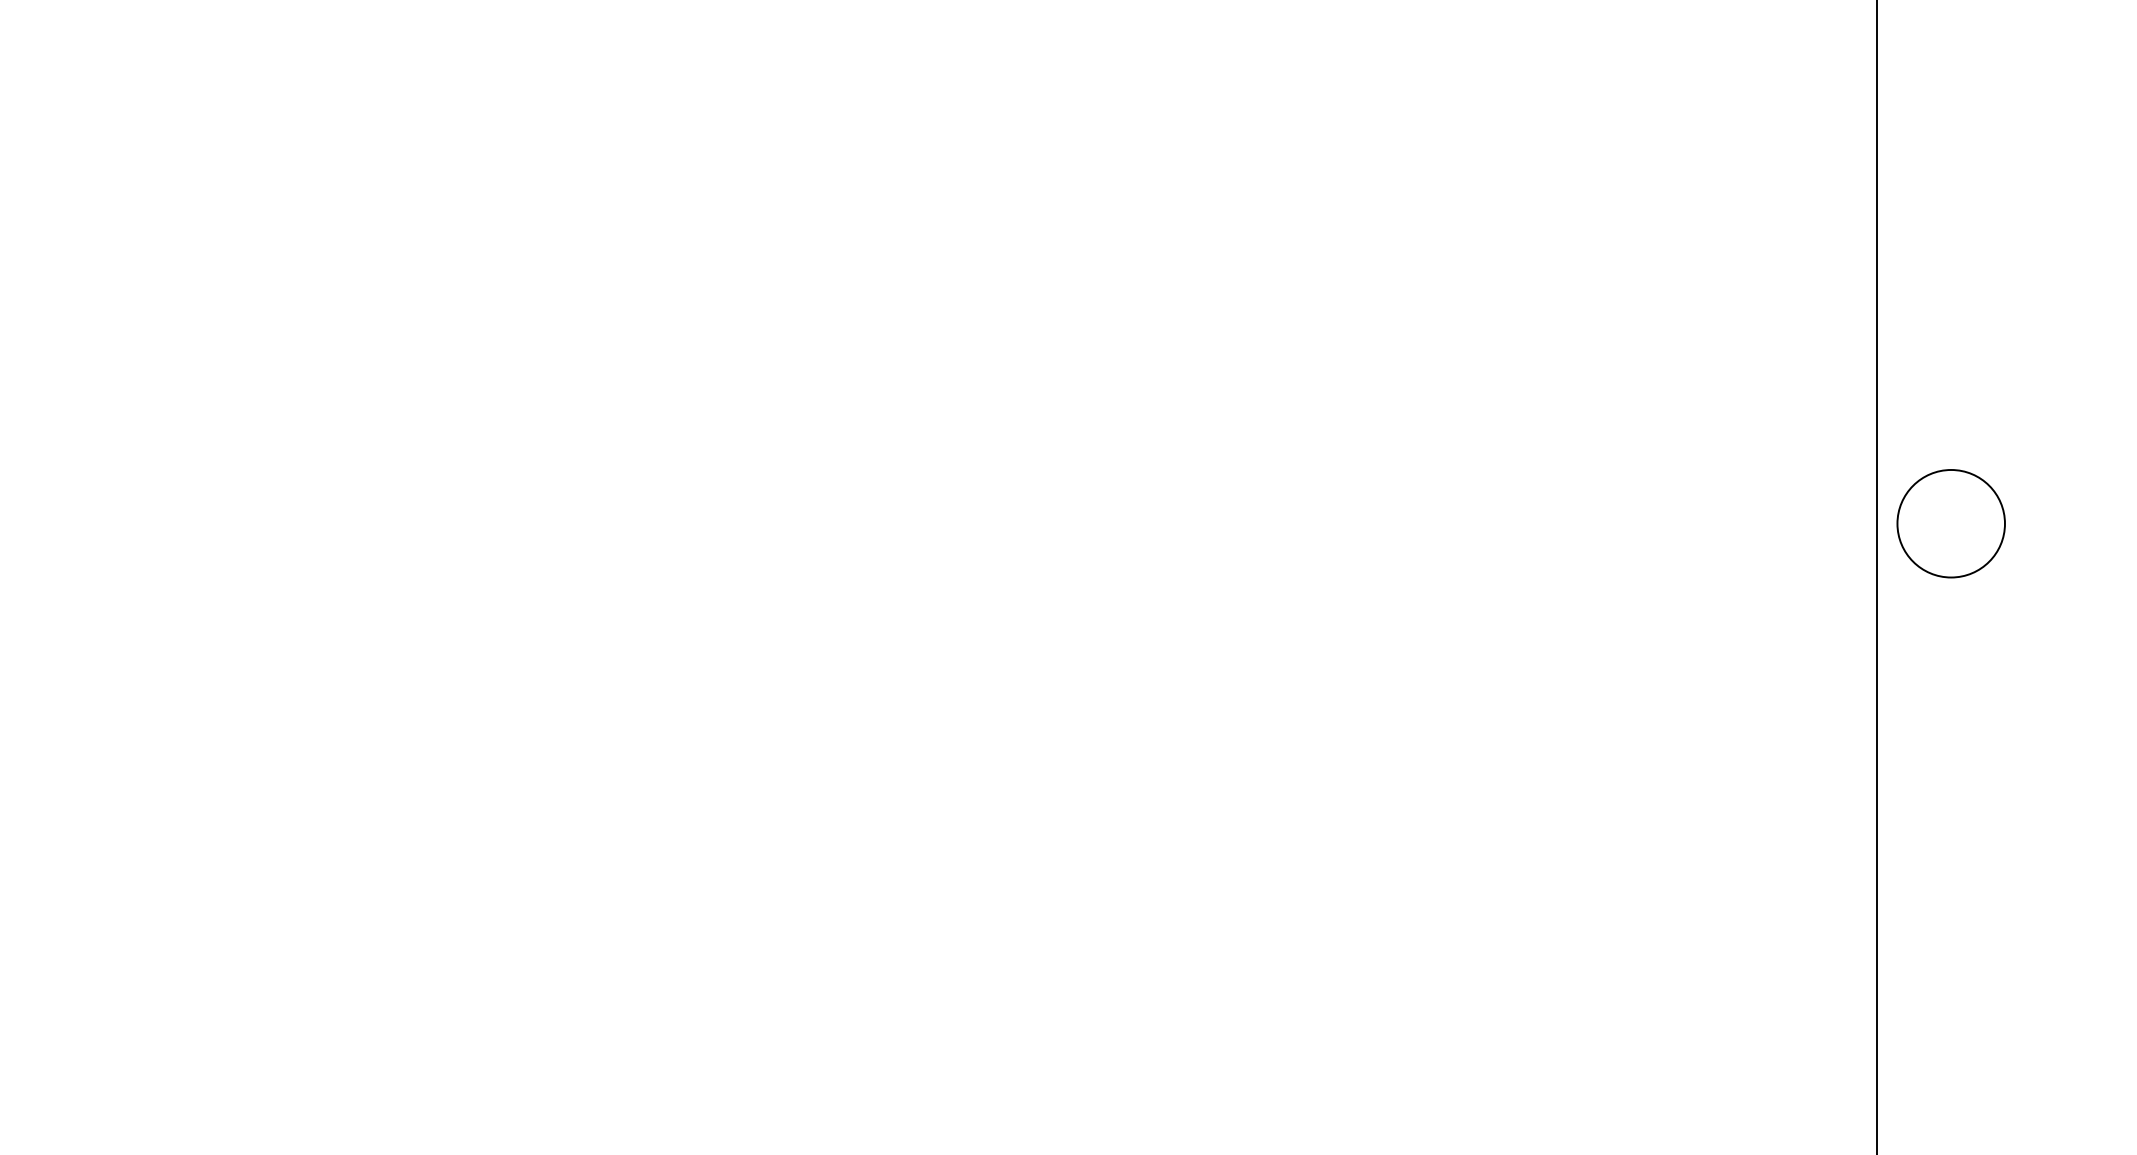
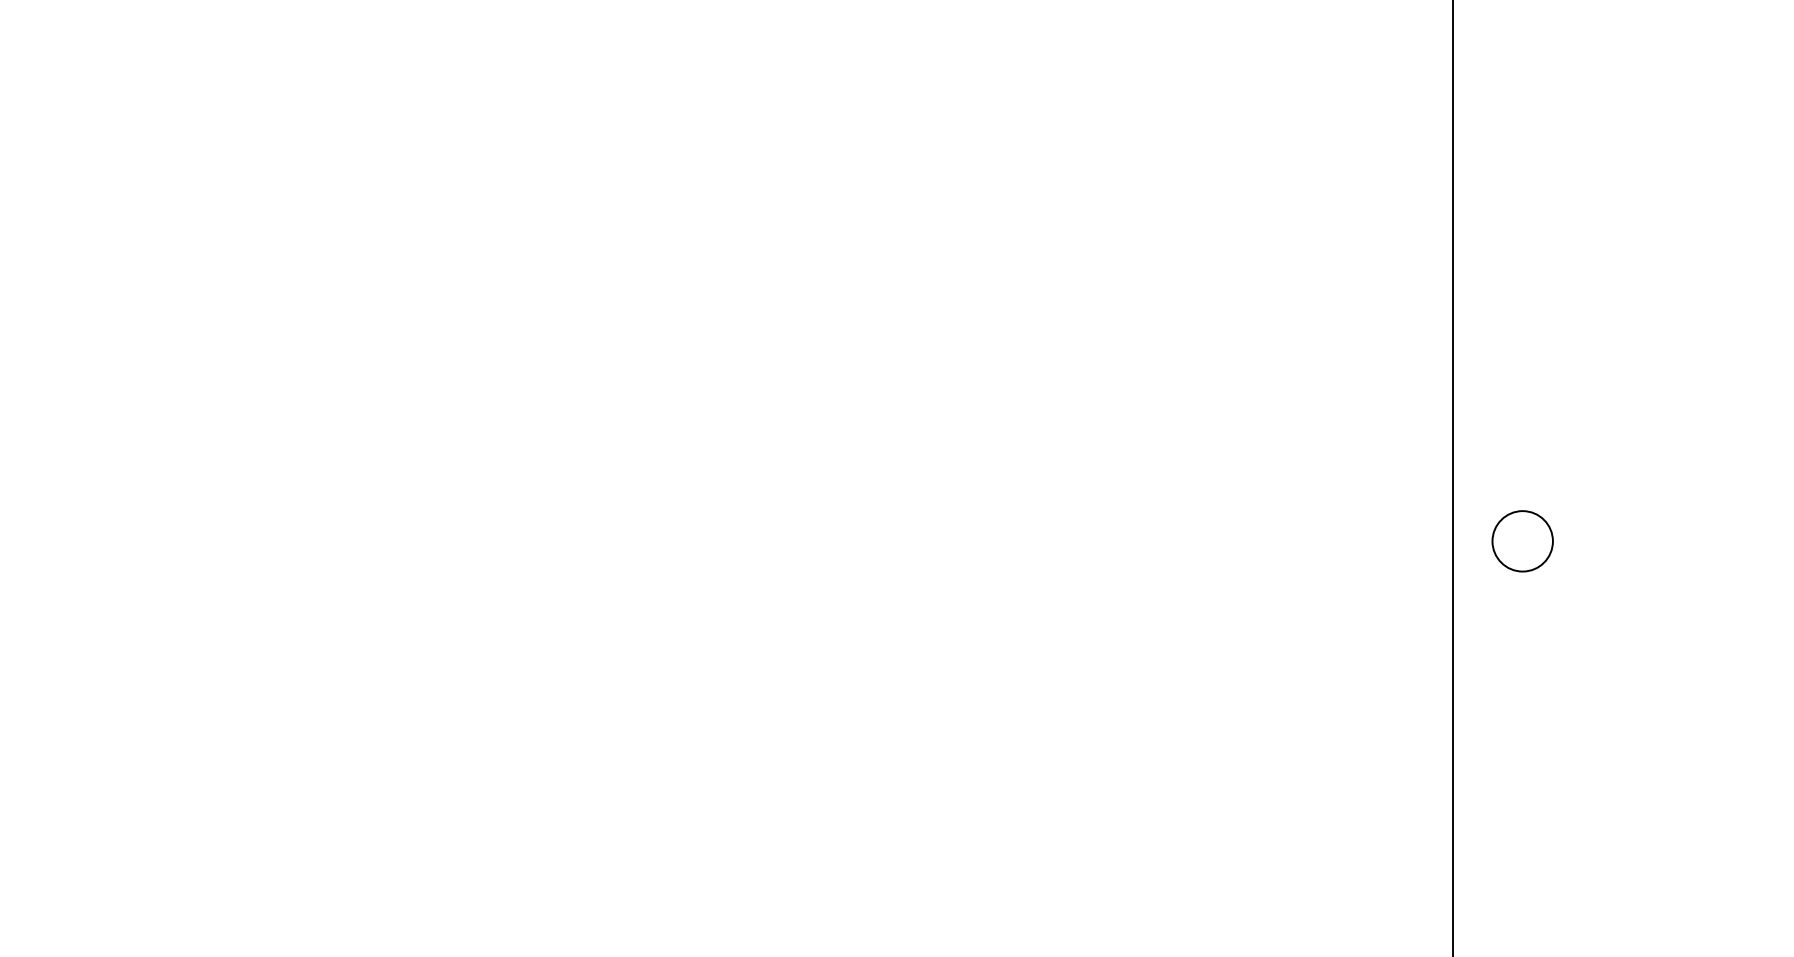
circle: (1950, 523) -> (1522, 541), size x0.6

